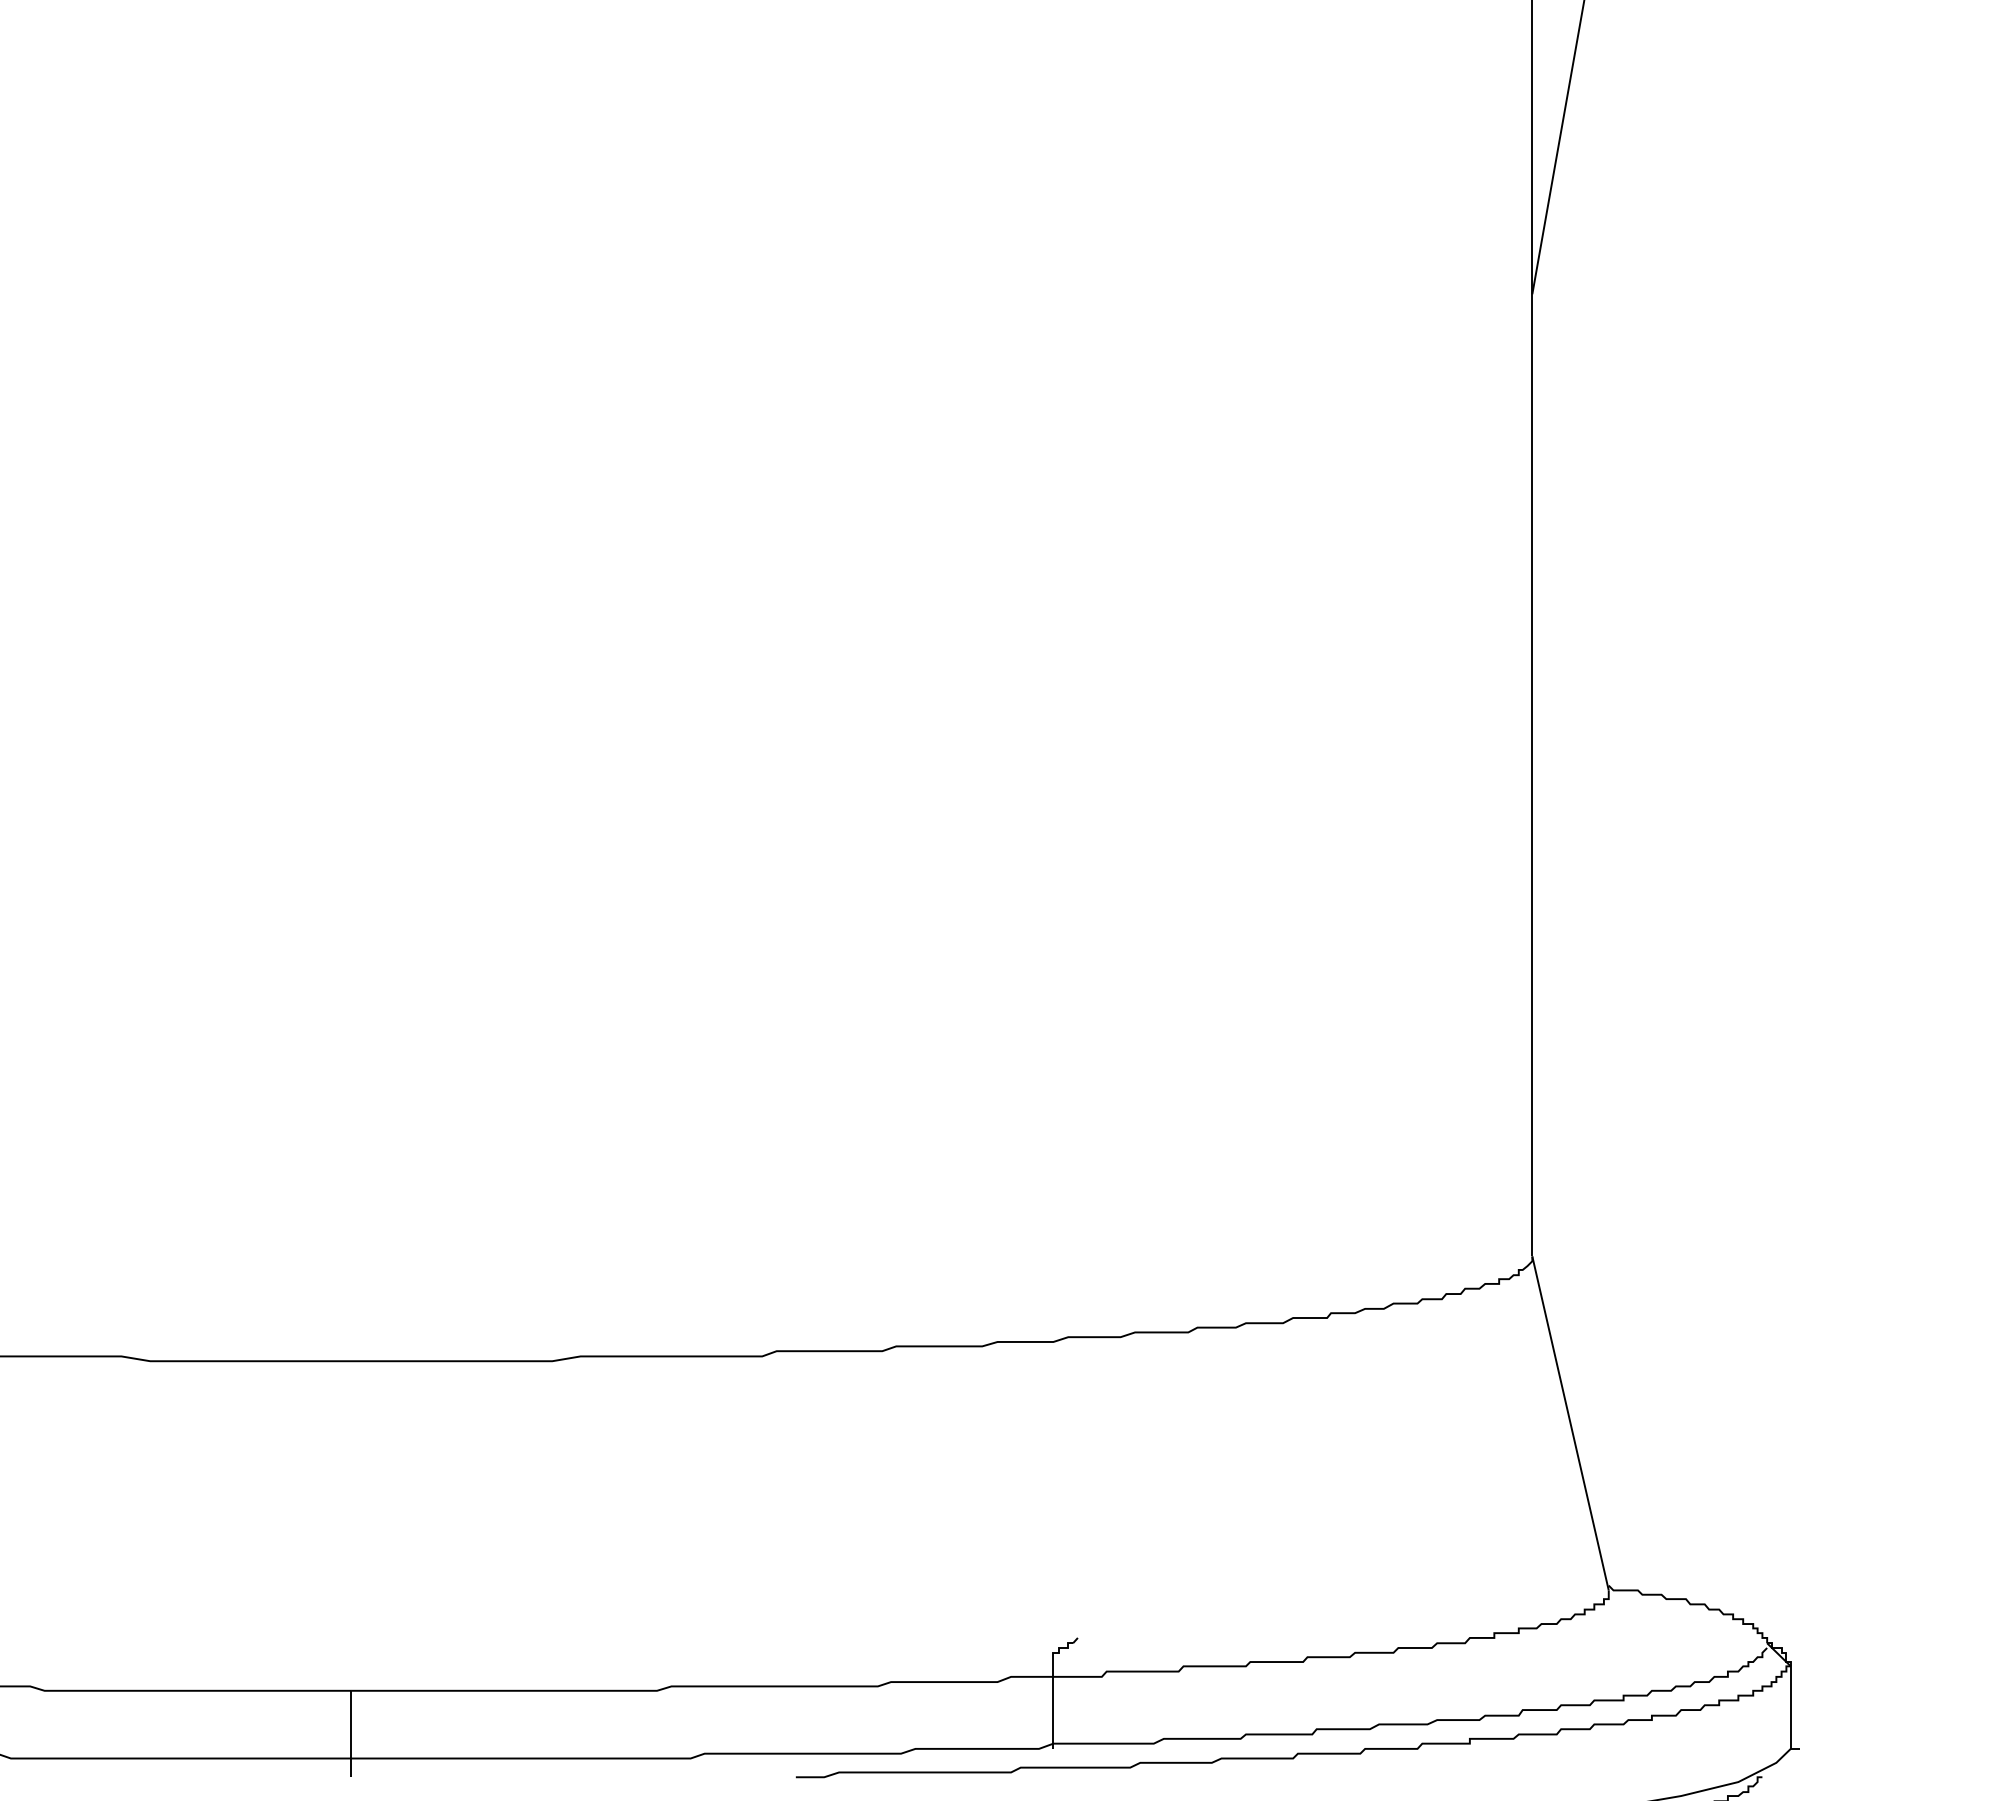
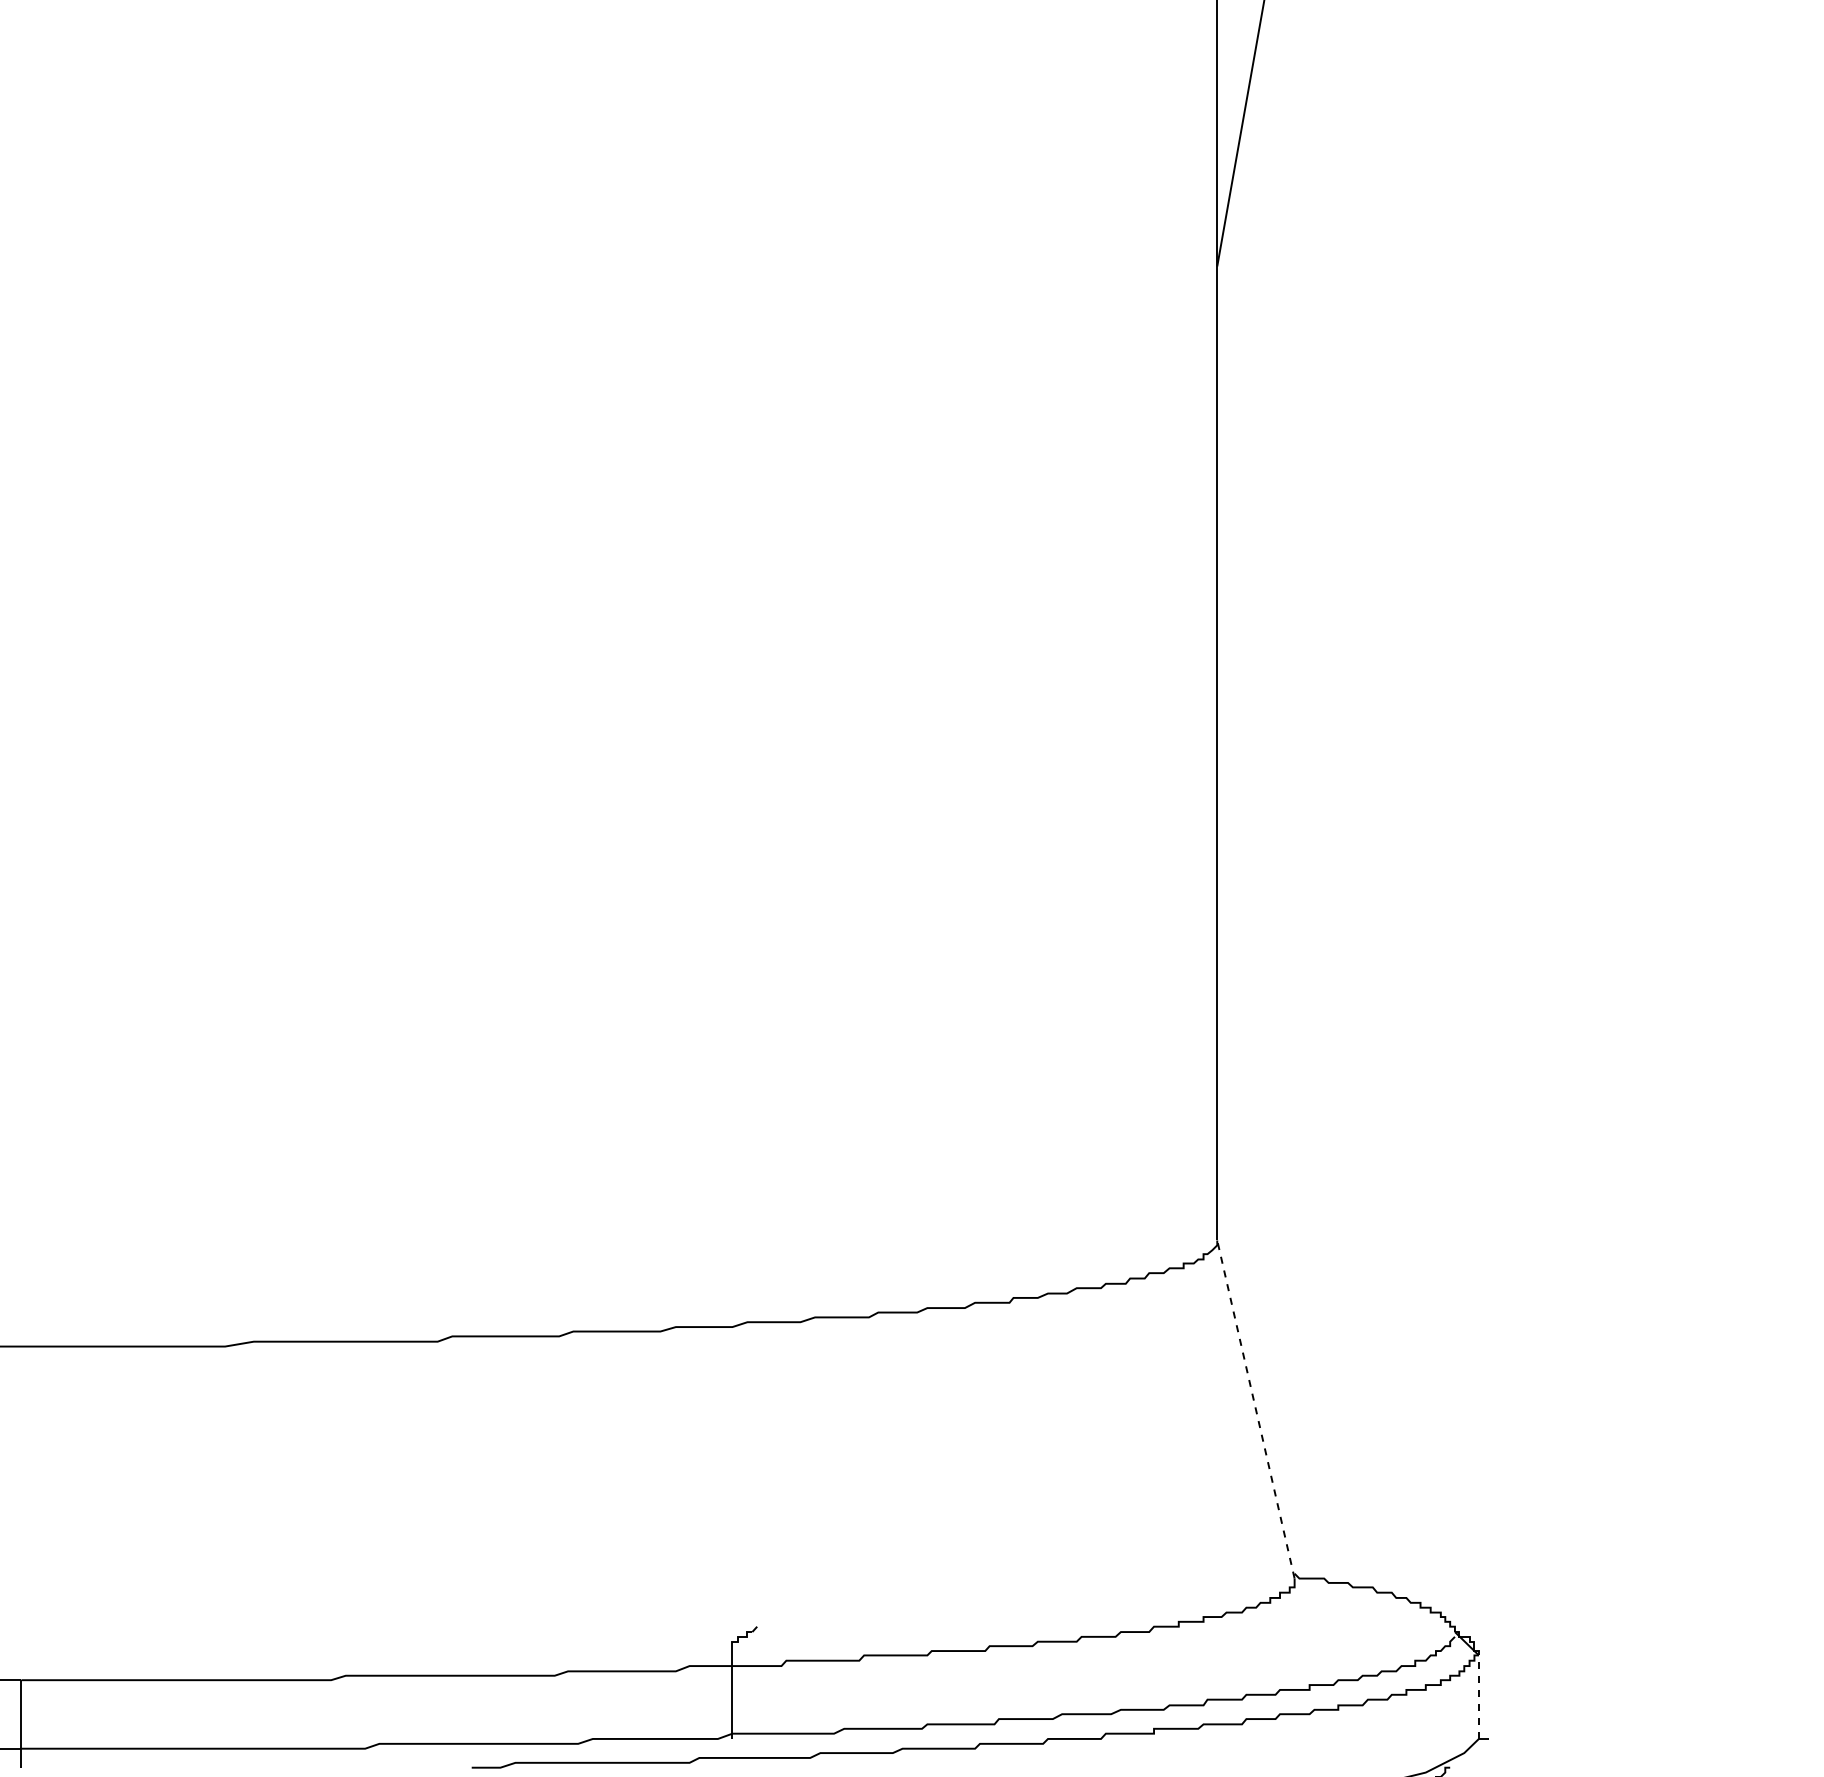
line: (1570, 1422) -> (1255, 1408), solid -> dashed
line: (1790, 1707) -> (1478, 1697), solid -> dashed

